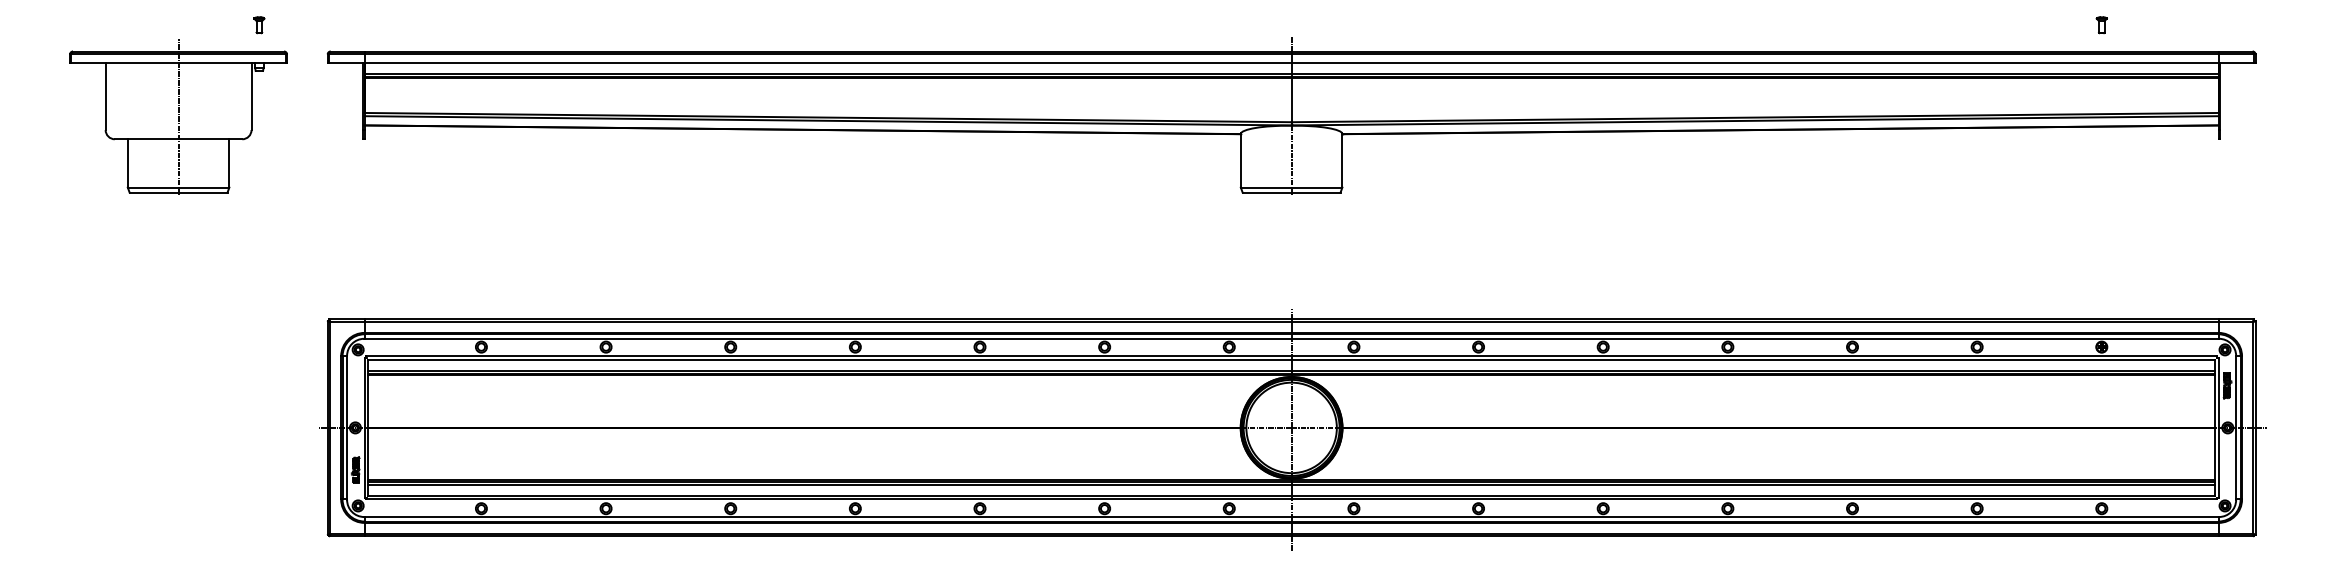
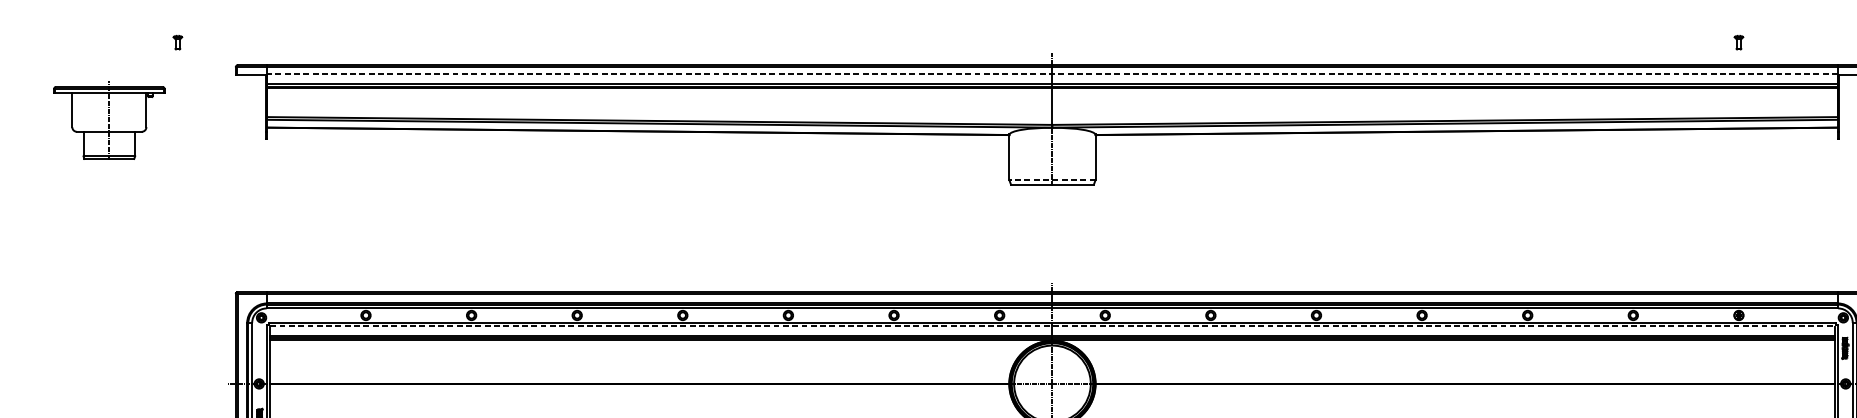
line: (1291, 62) -> (1052, 74), solid -> dashed
part: (178, 116) -> (109, 120), size x0.6
line: (1291, 187) -> (1052, 180), solid -> dashed
line: (1292, 360) -> (1053, 326), solid -> dashed

